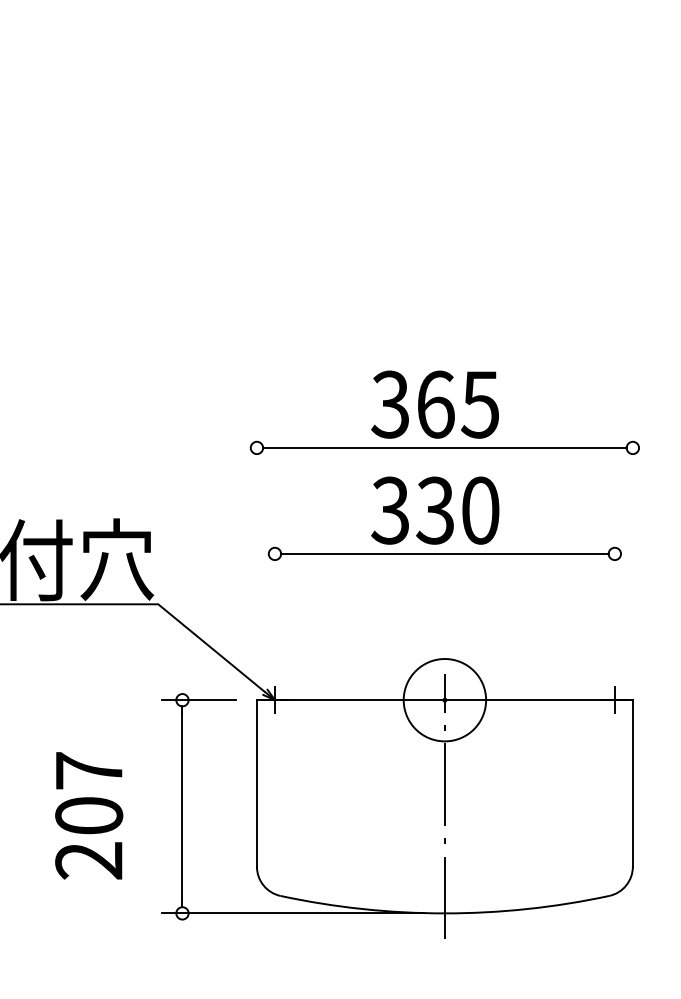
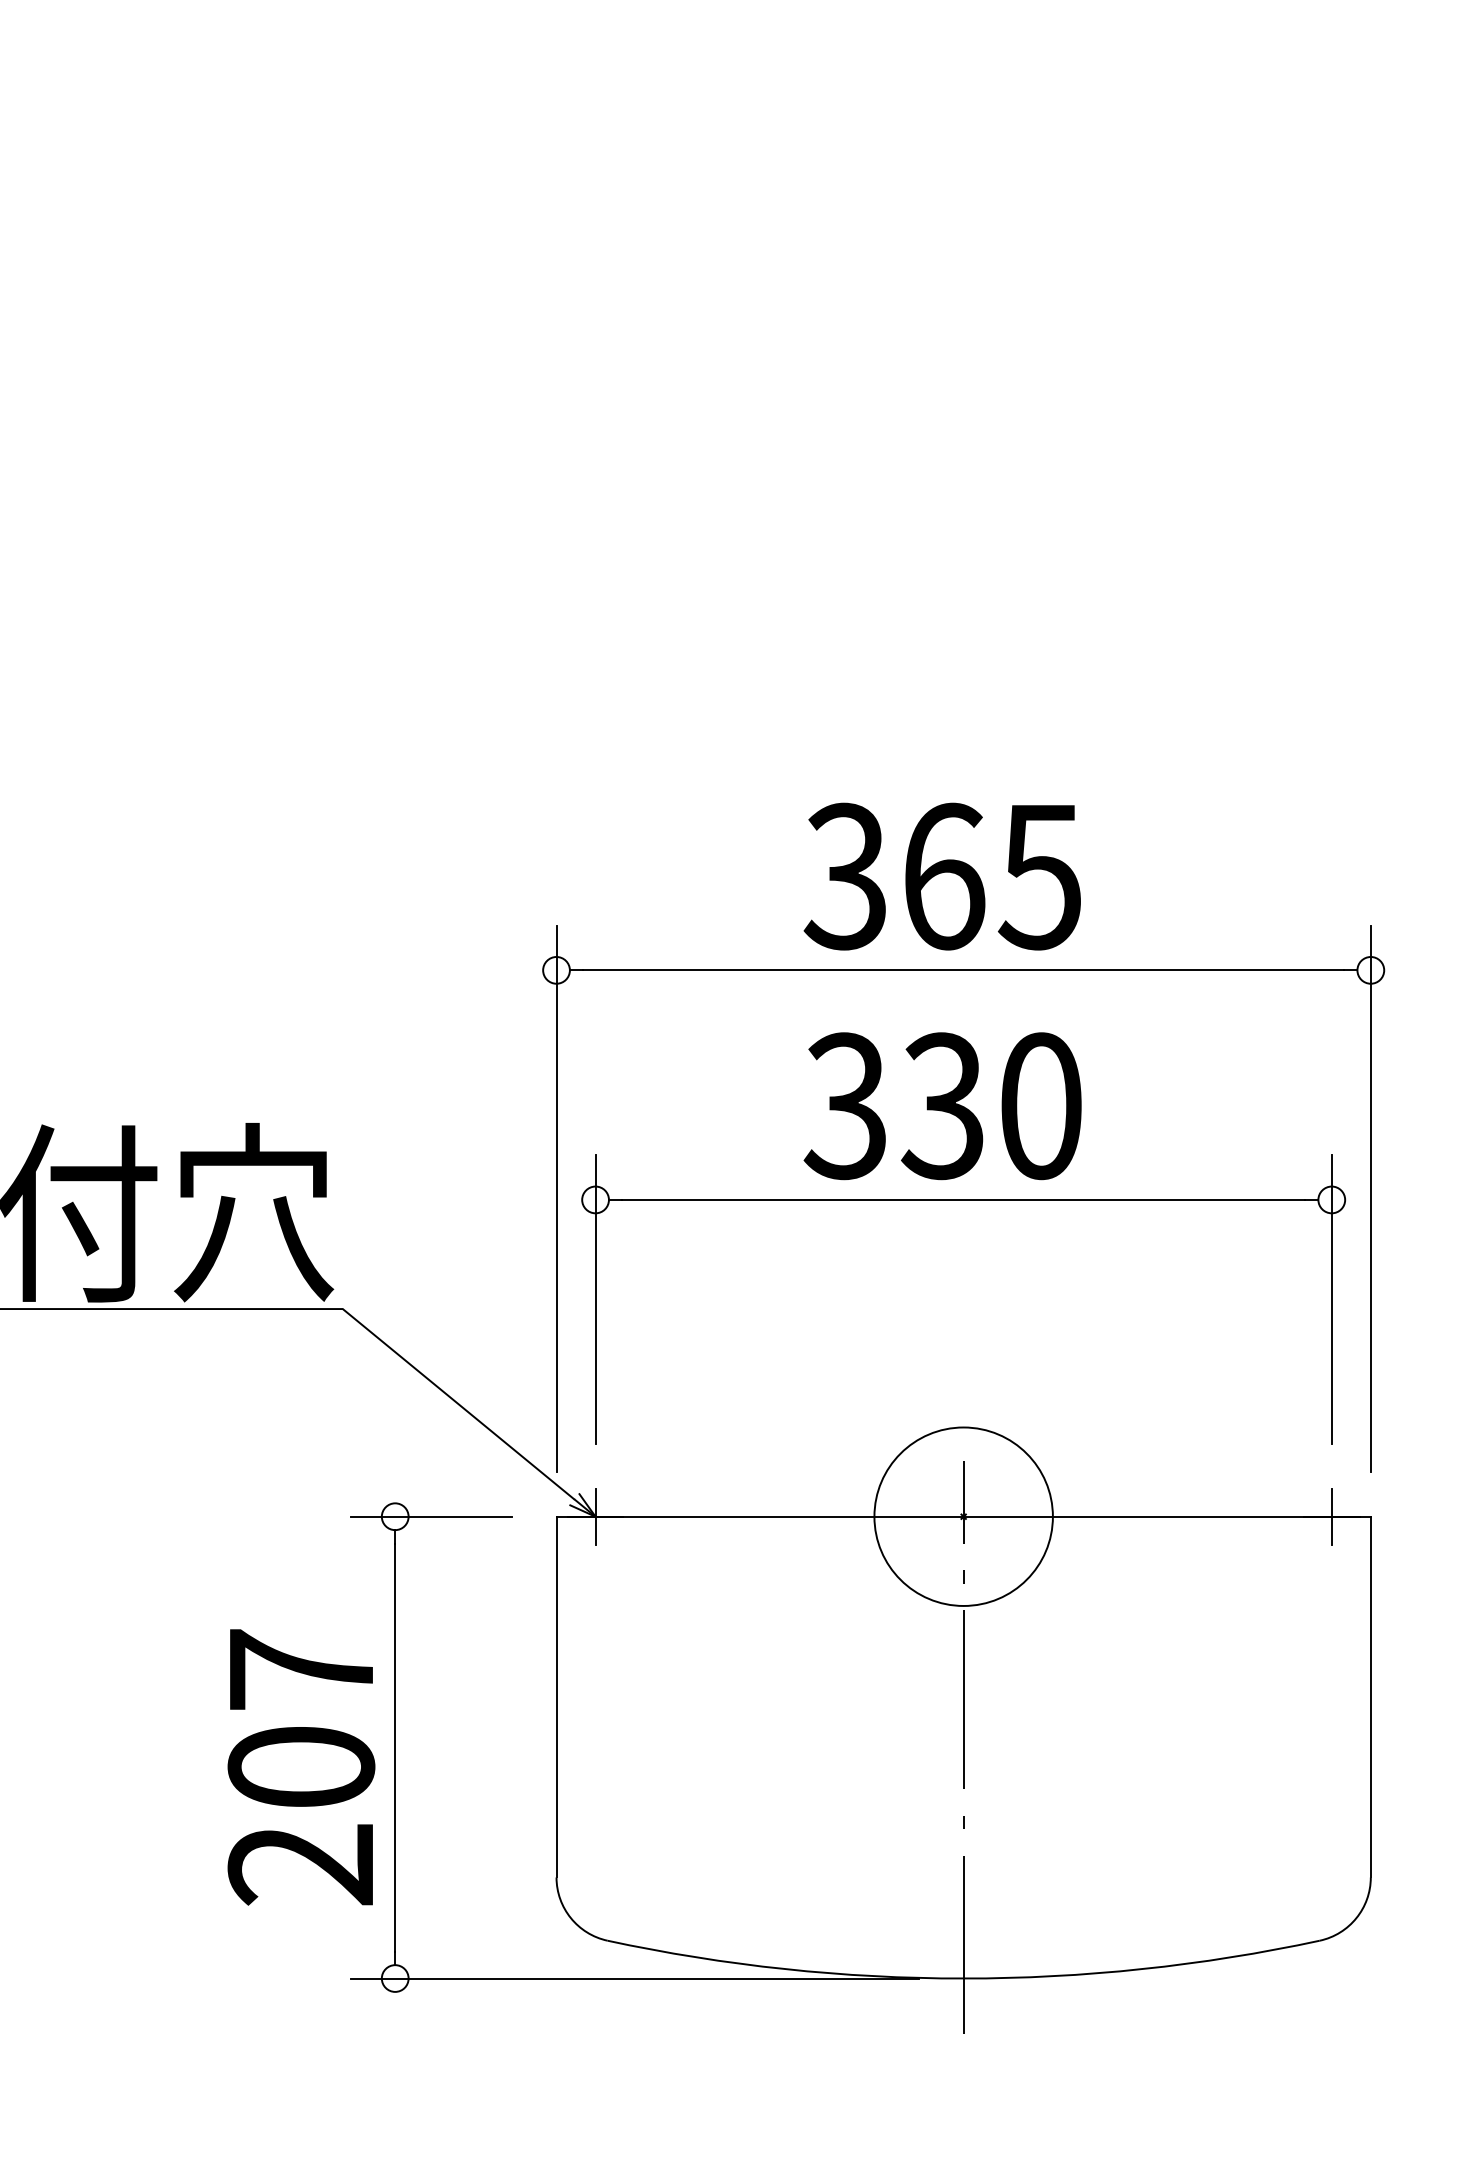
line: (256, 553) -> (555, 1198), added
line: (632, 553) -> (1370, 1198), added
line: (274, 599) -> (594, 1298), added
line: (614, 599) -> (1331, 1298), added
text: (89, 815) -> (302, 1766), moved

